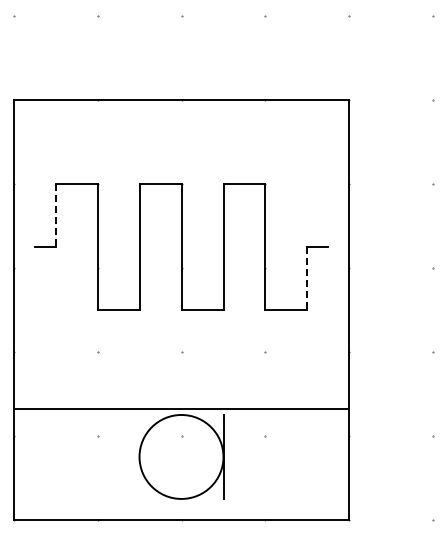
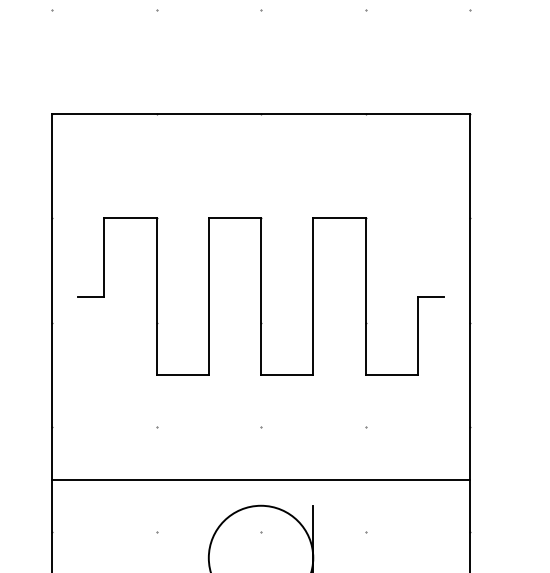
line: (55, 216) -> (104, 258), dashed -> solid
line: (307, 278) -> (417, 336), dashed -> solid
line: (181, 409) -> (261, 480), moved

